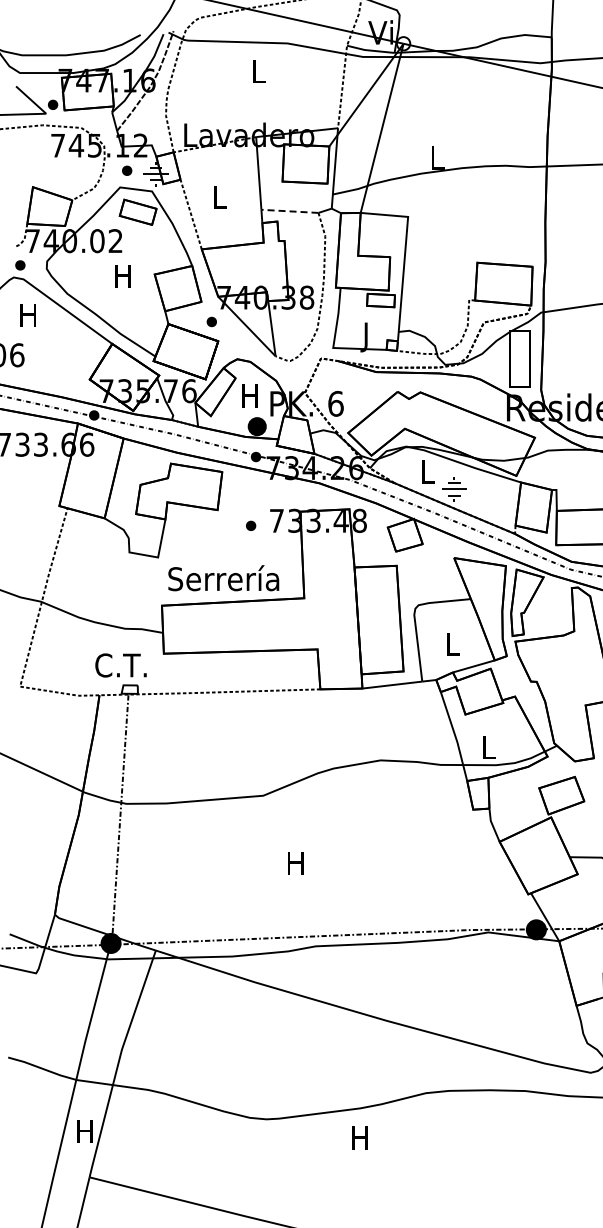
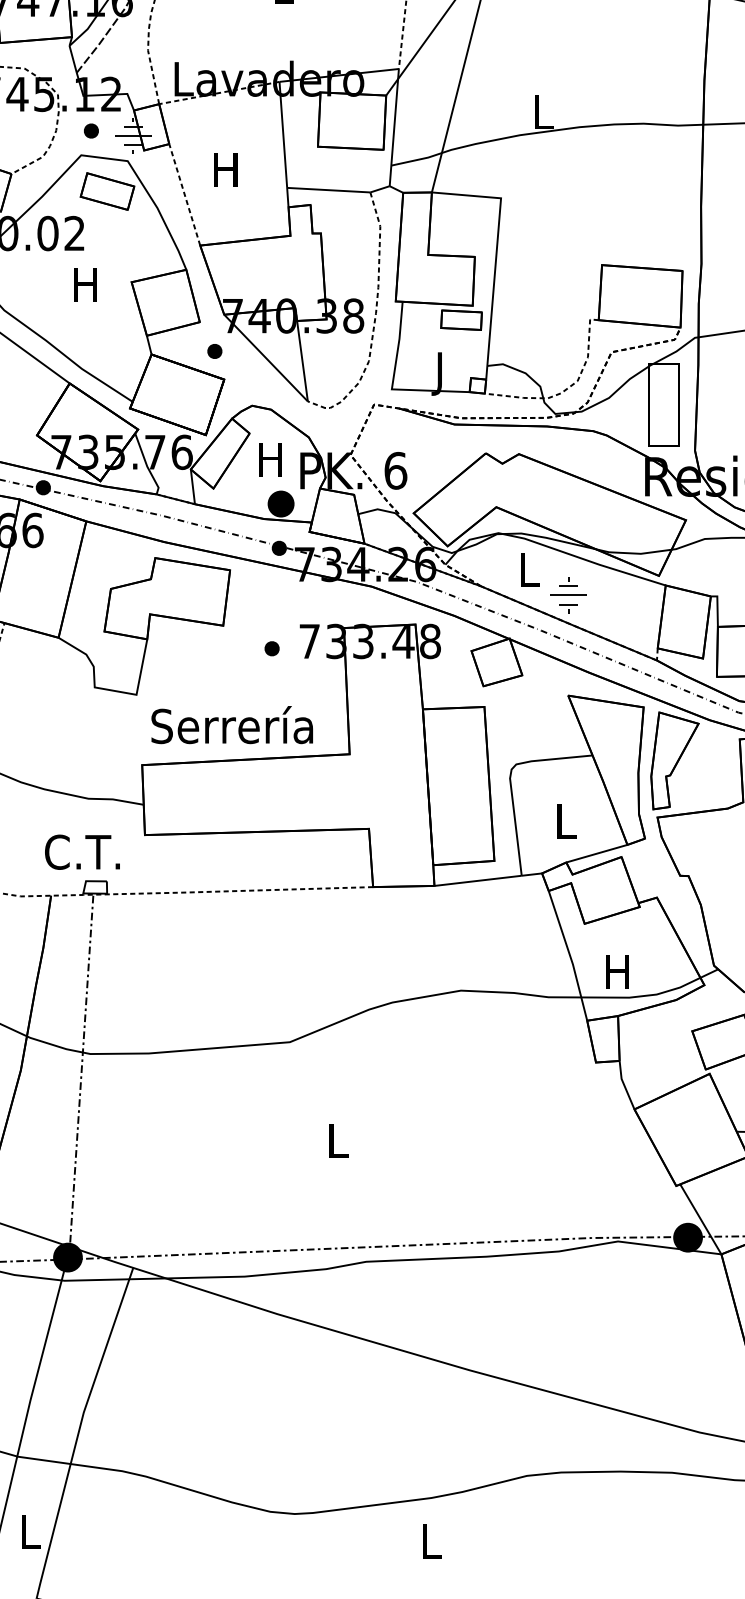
text: (218, 197) -> (224, 169), L -> H
line: (289, 211) -> (328, 190), dashed -> solid
text: (487, 747) -> (616, 971), L -> H
text: (295, 863) -> (336, 1140), H -> L
text: (84, 1131) -> (29, 1531), H -> L
text: (359, 1137) -> (430, 1540), H -> L

